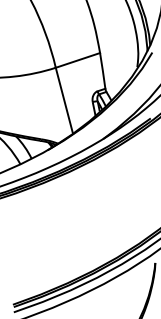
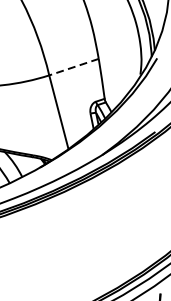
line: (77, 60) -> (73, 67), solid -> dashed

